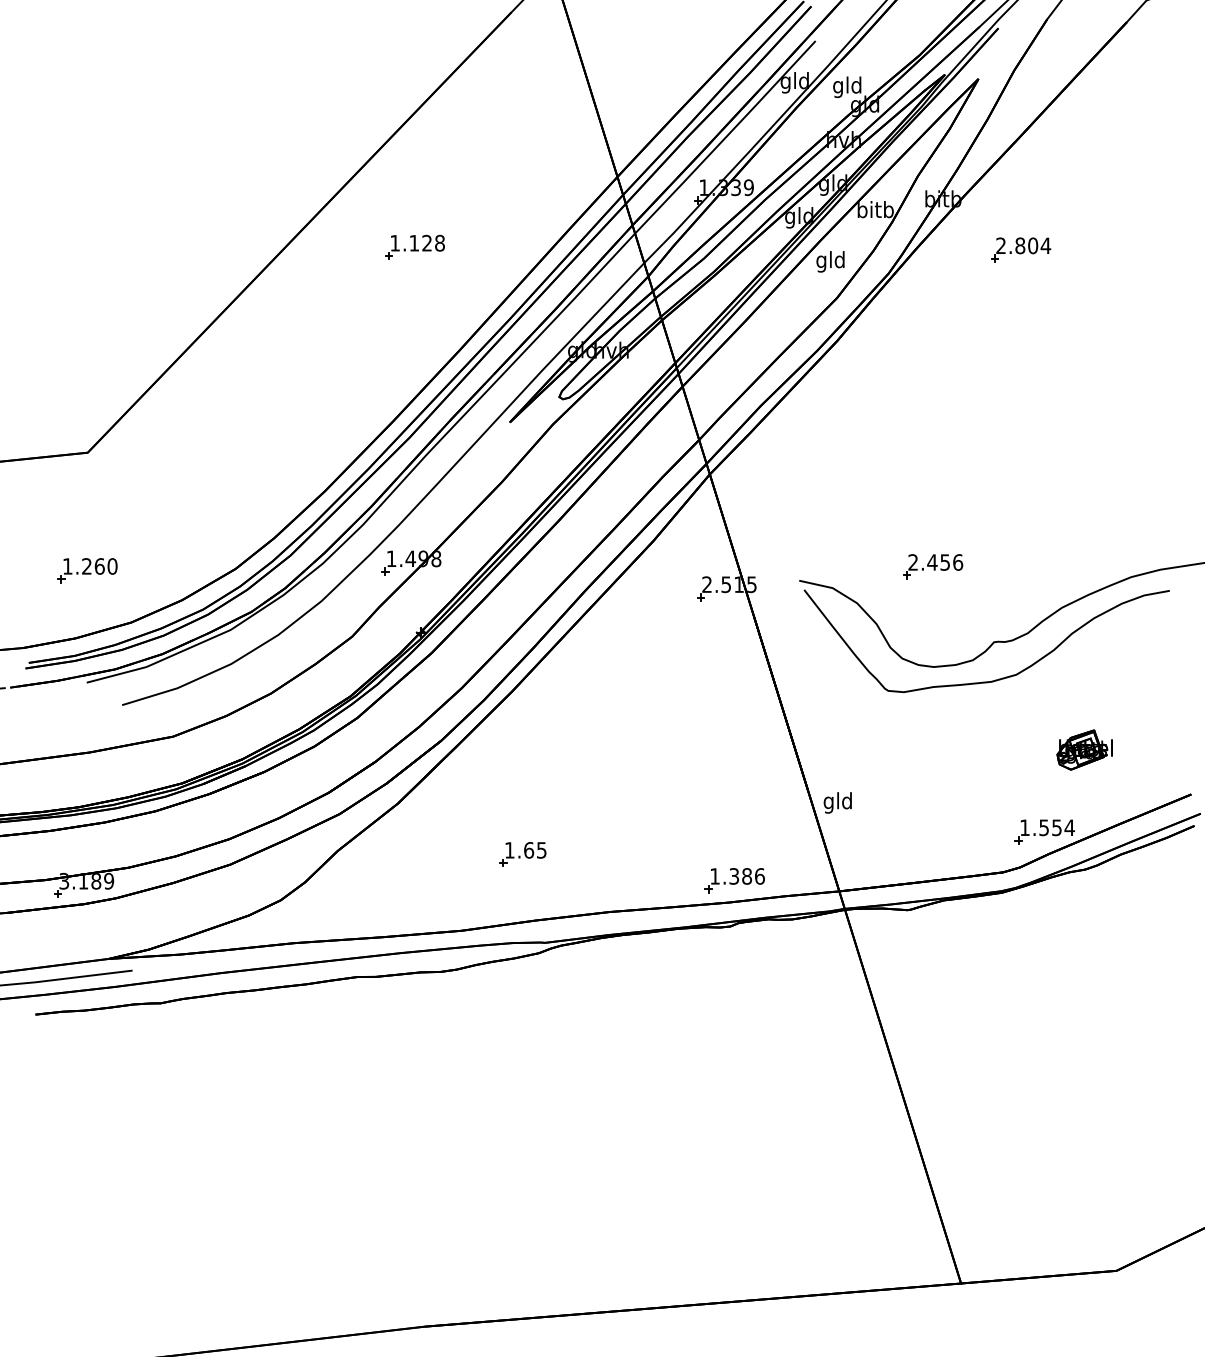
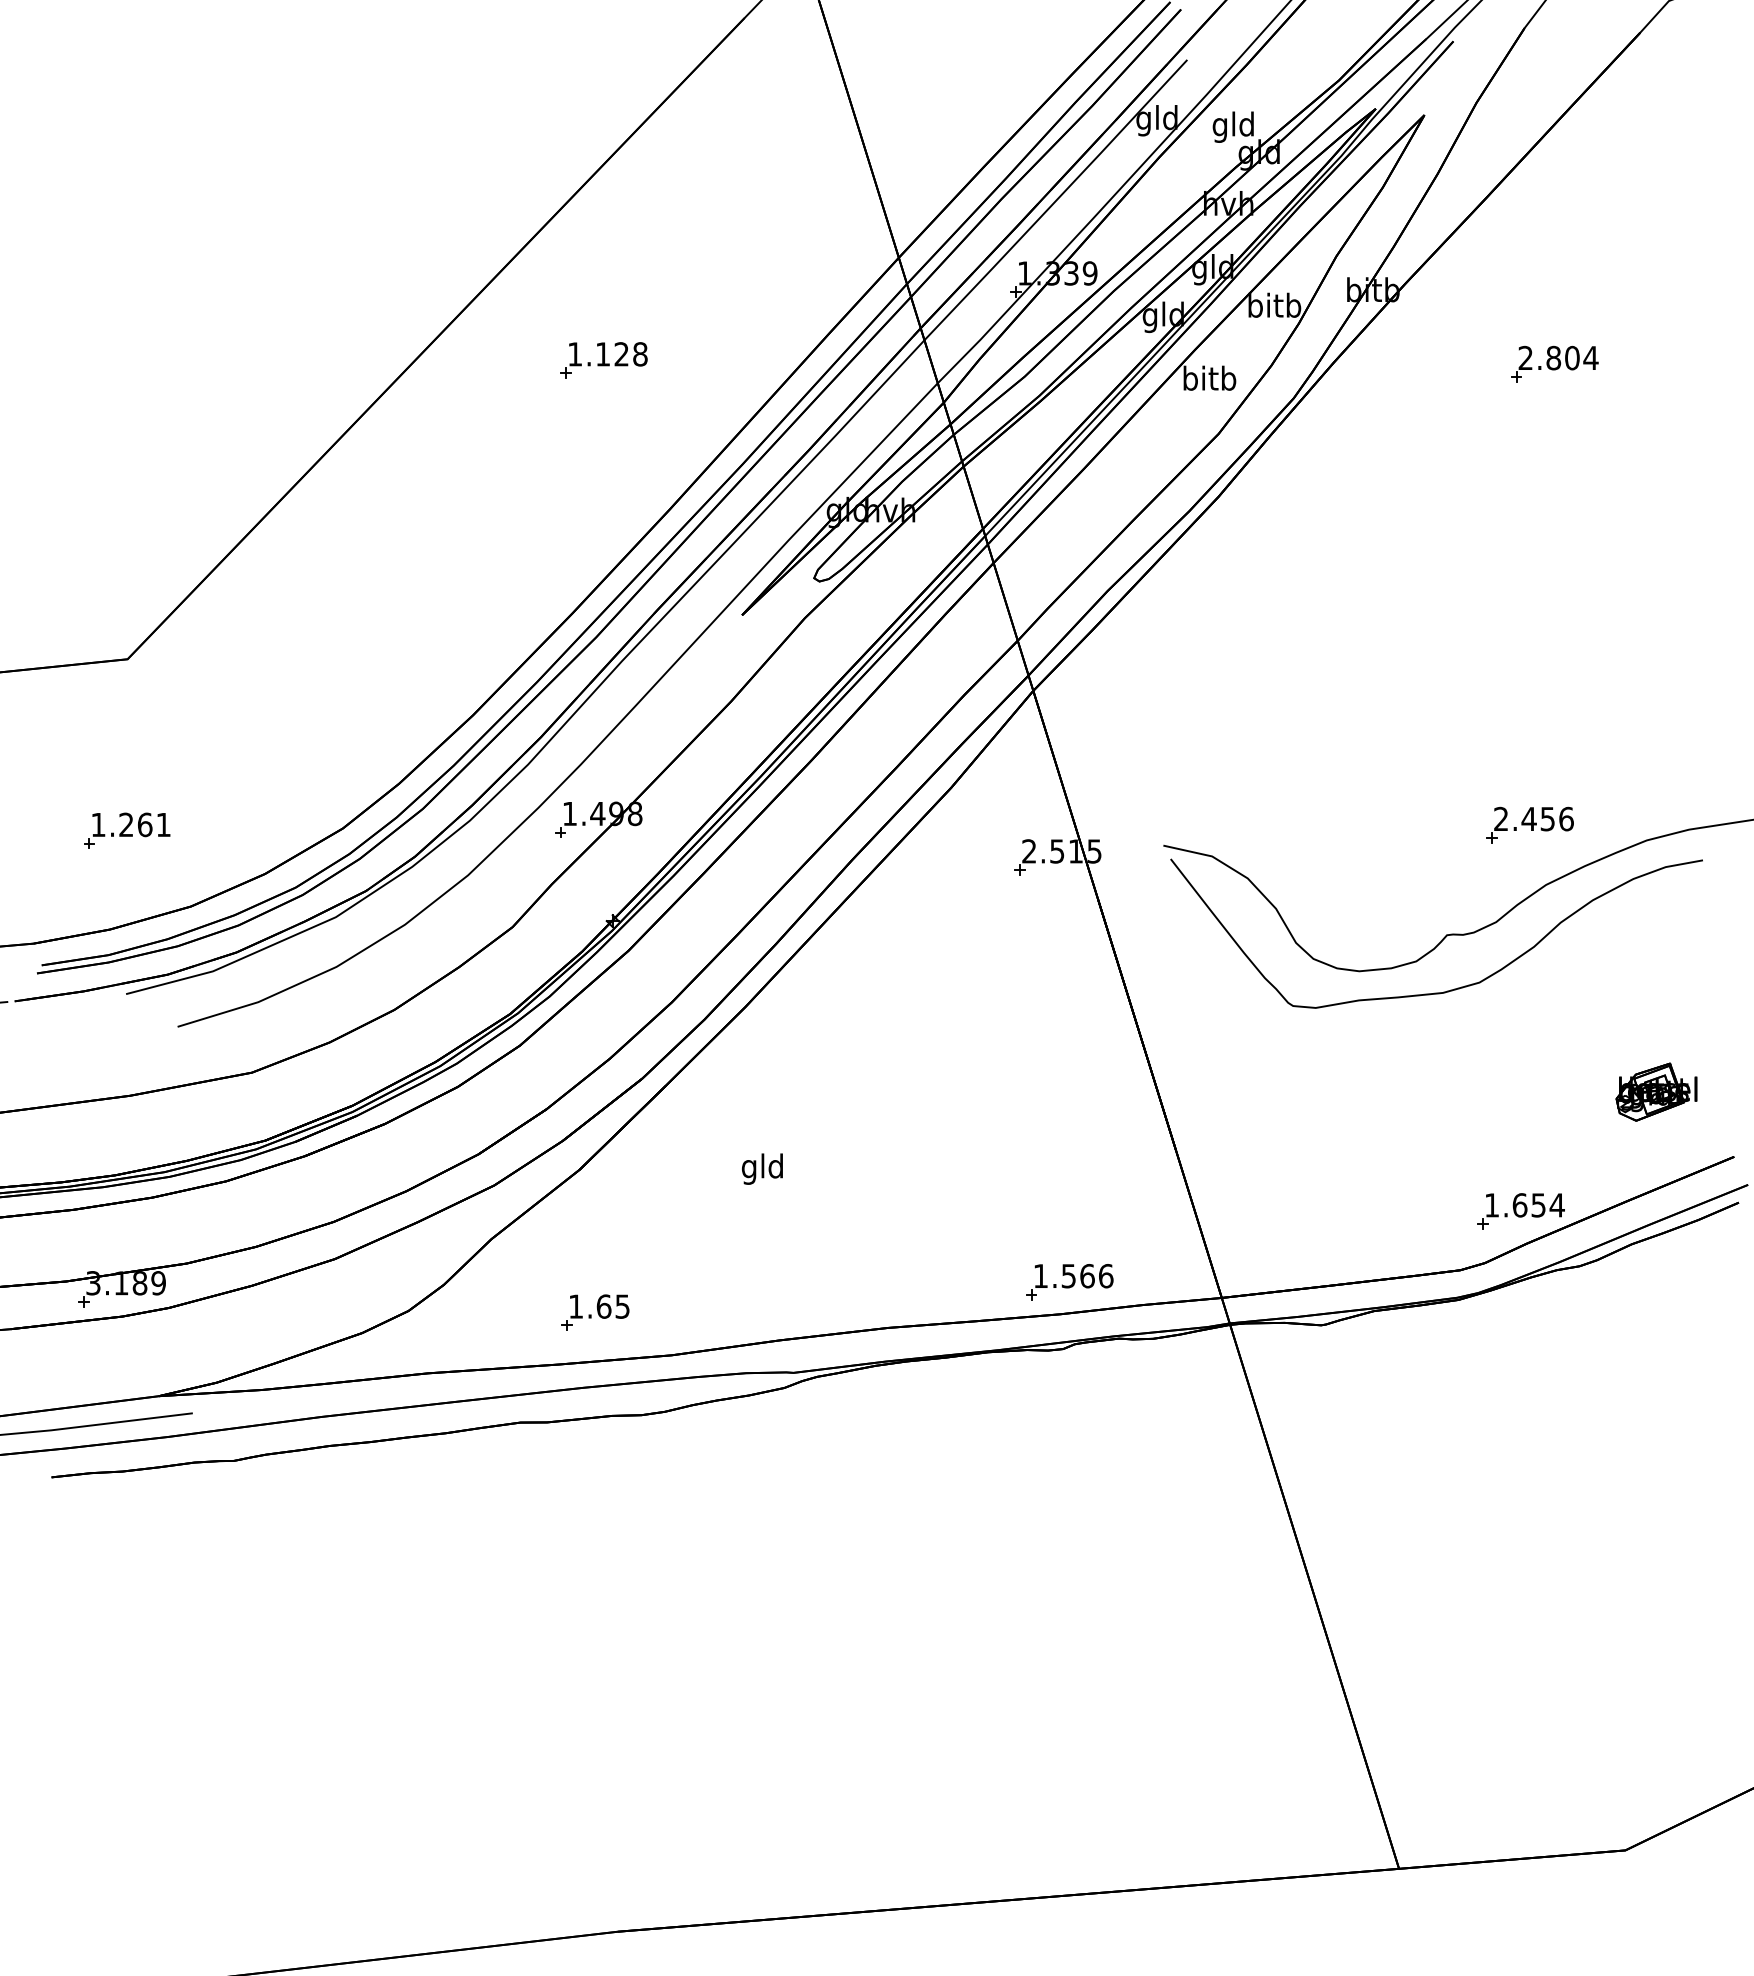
part: (1021, 249) -> (1555, 363), moved
text: (831, 261) -> (1210, 380), gld -> bitb
text: (112, 566) -> (163, 824), 1.260 -> 1.261
part: (933, 566) -> (1530, 824), moved
part: (1084, 749) -> (1655, 1091), moved
text: (837, 802) -> (761, 1168), moved
text: (1044, 827) -> (1520, 1204), 1.554 -> 1.654
part: (522, 854) -> (594, 1312), moved
text: (740, 876) -> (1077, 1276), 1.386 -> 1.566

